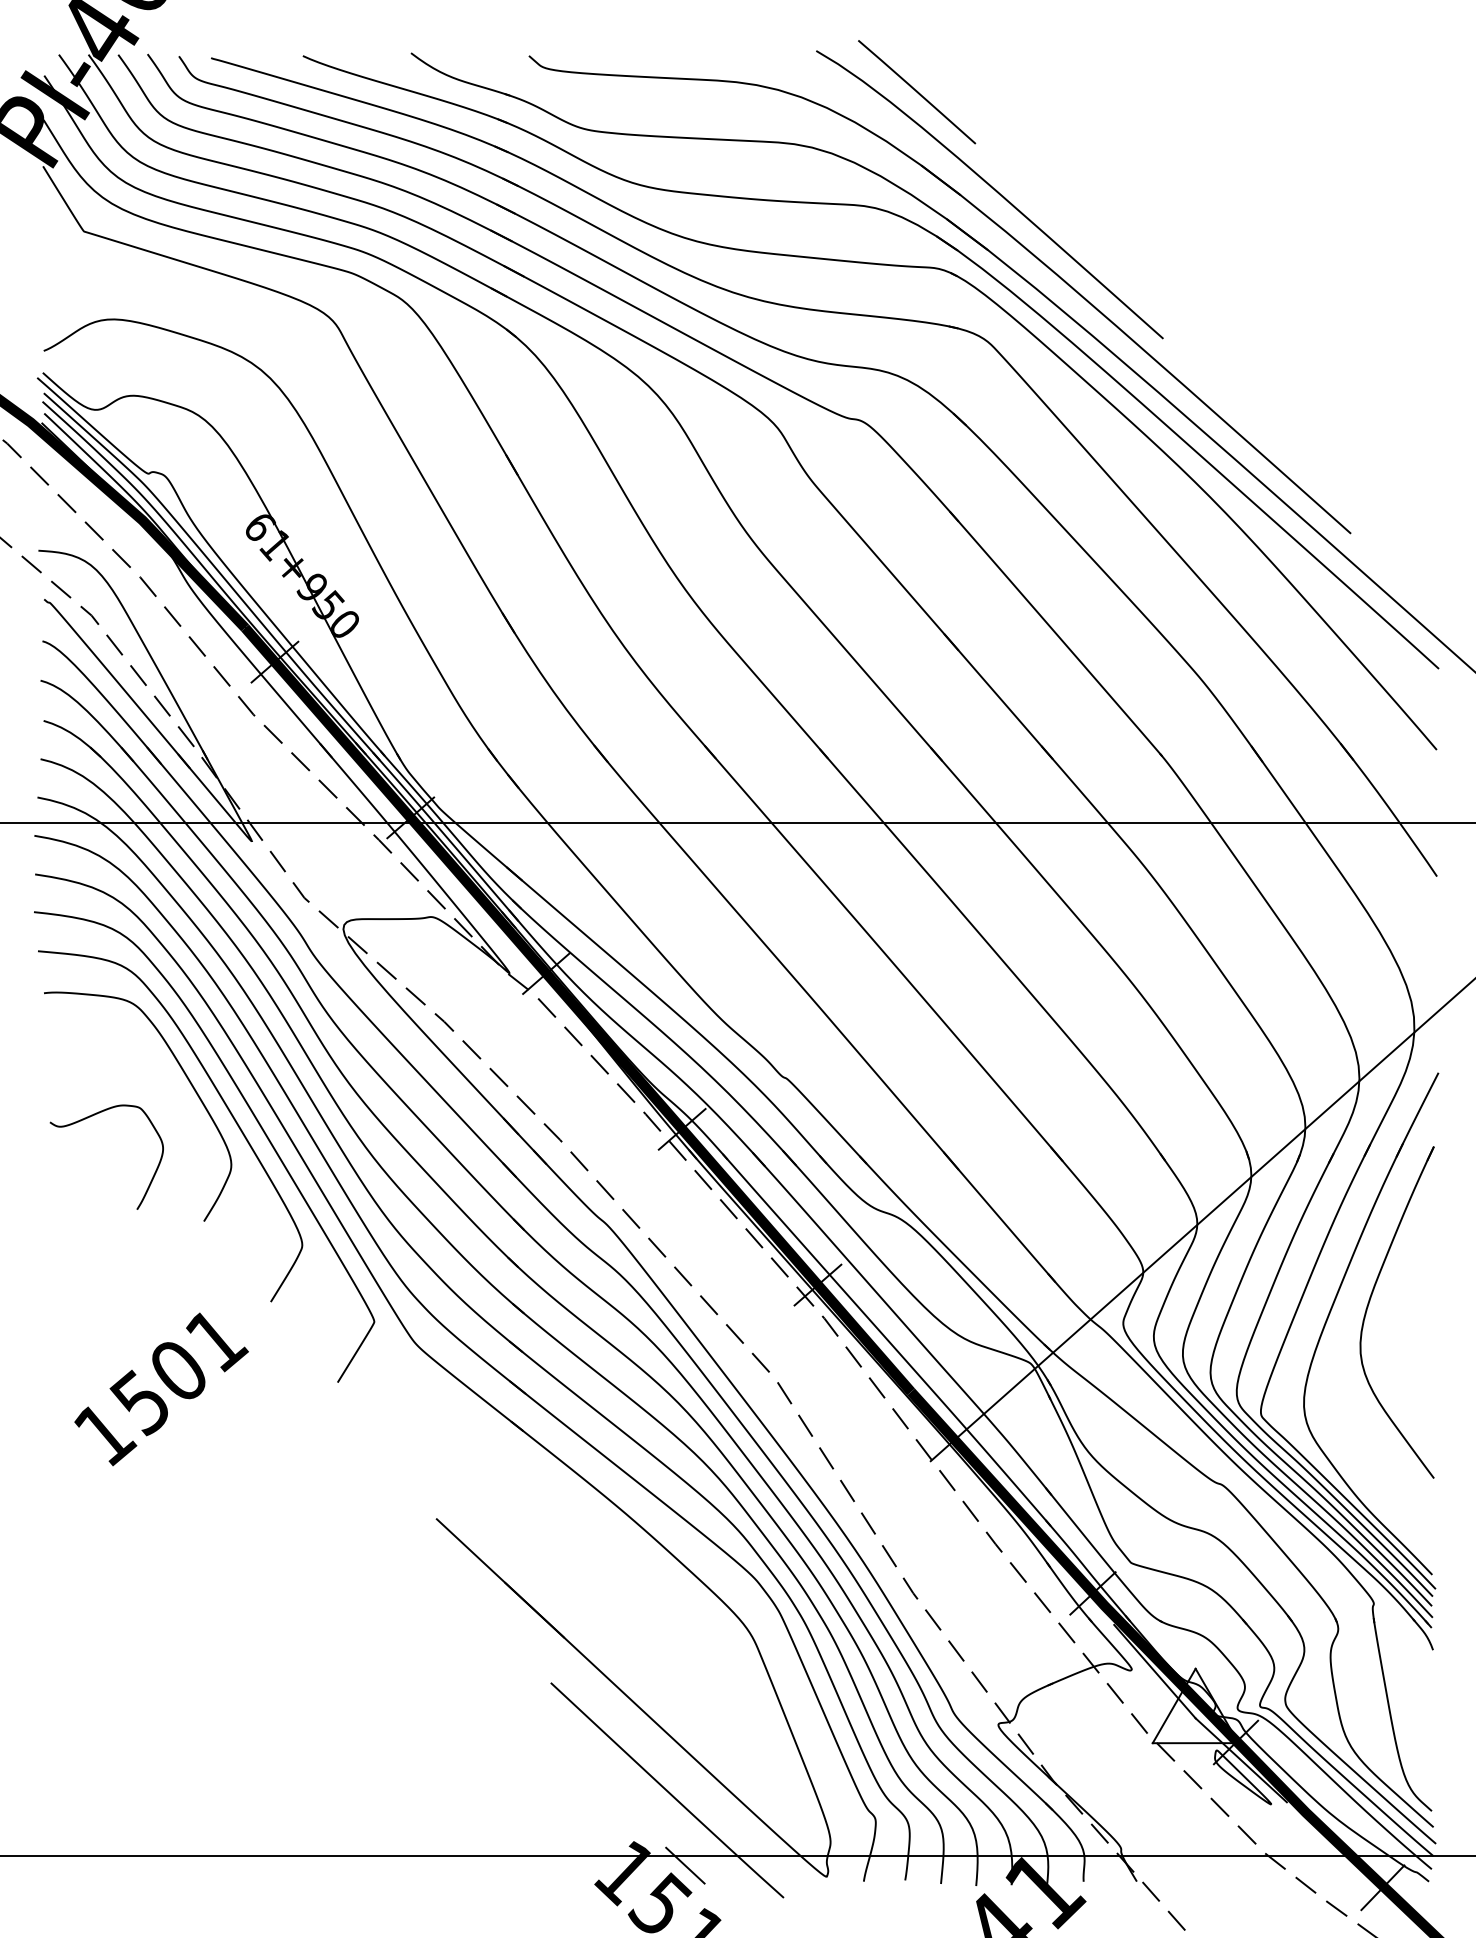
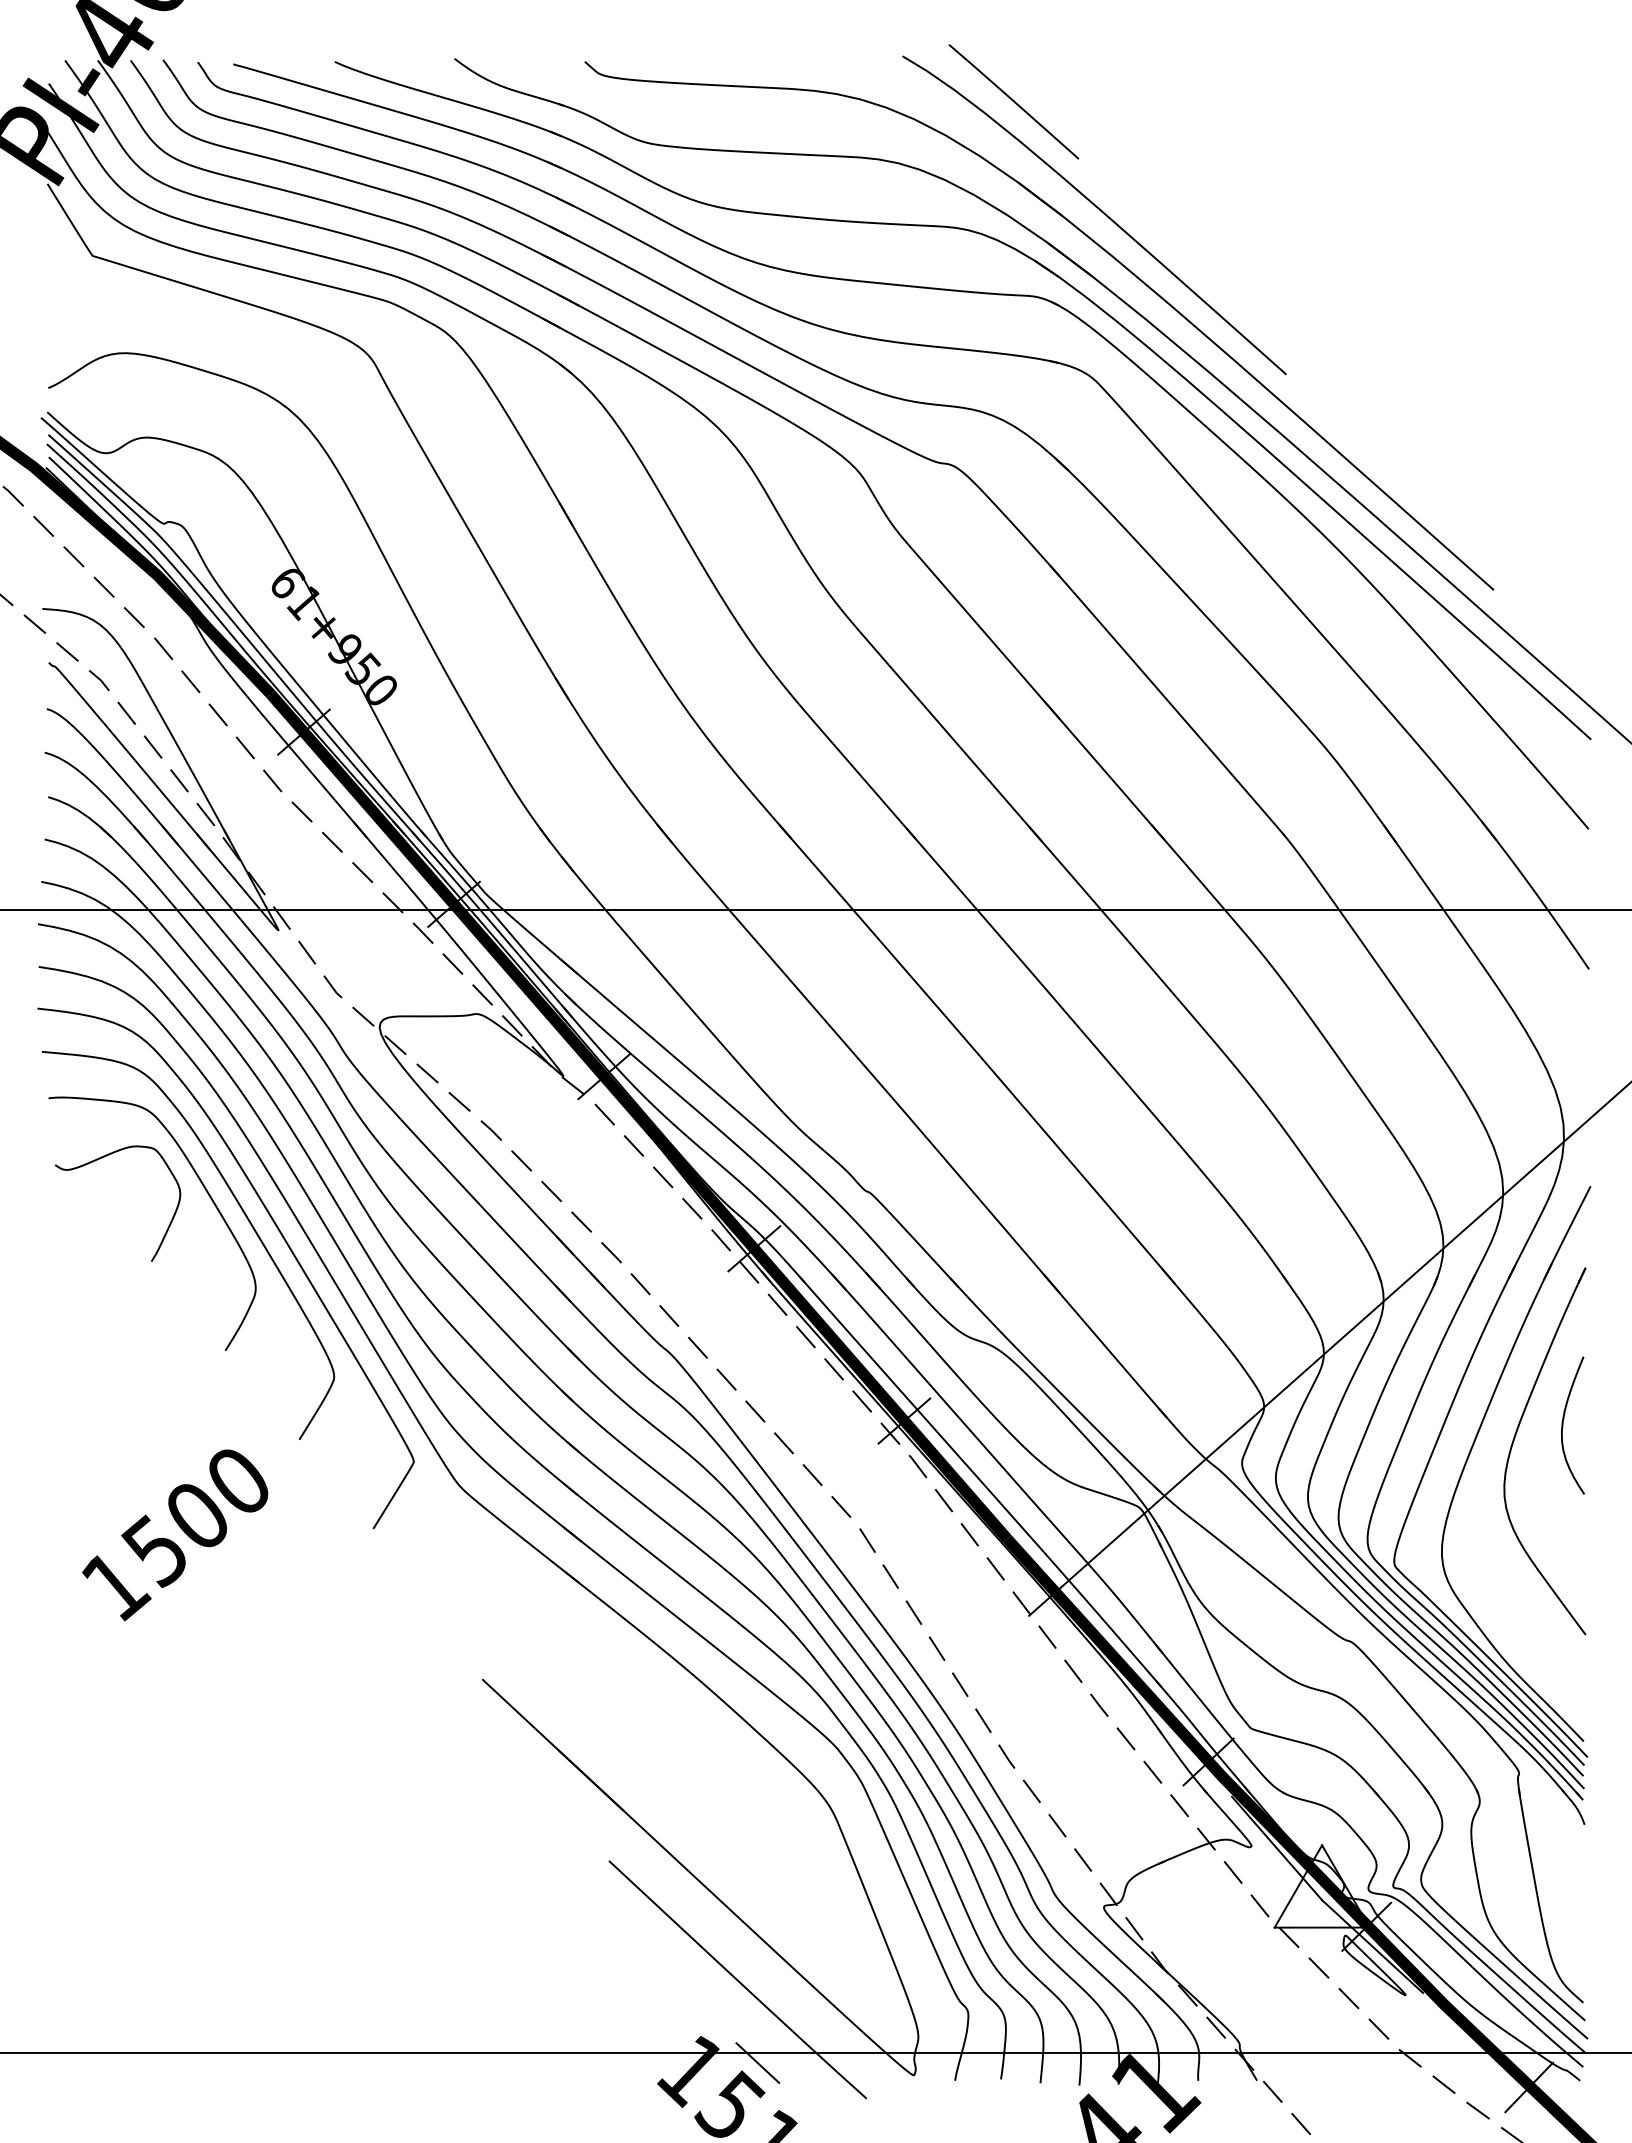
curve: (90, 1117) -> (100, 1159), moved
curve: (1413, 1289) -> (1563, 1425), added
text: (217, 1341) -> (240, 1483), 1501 -> 1500

